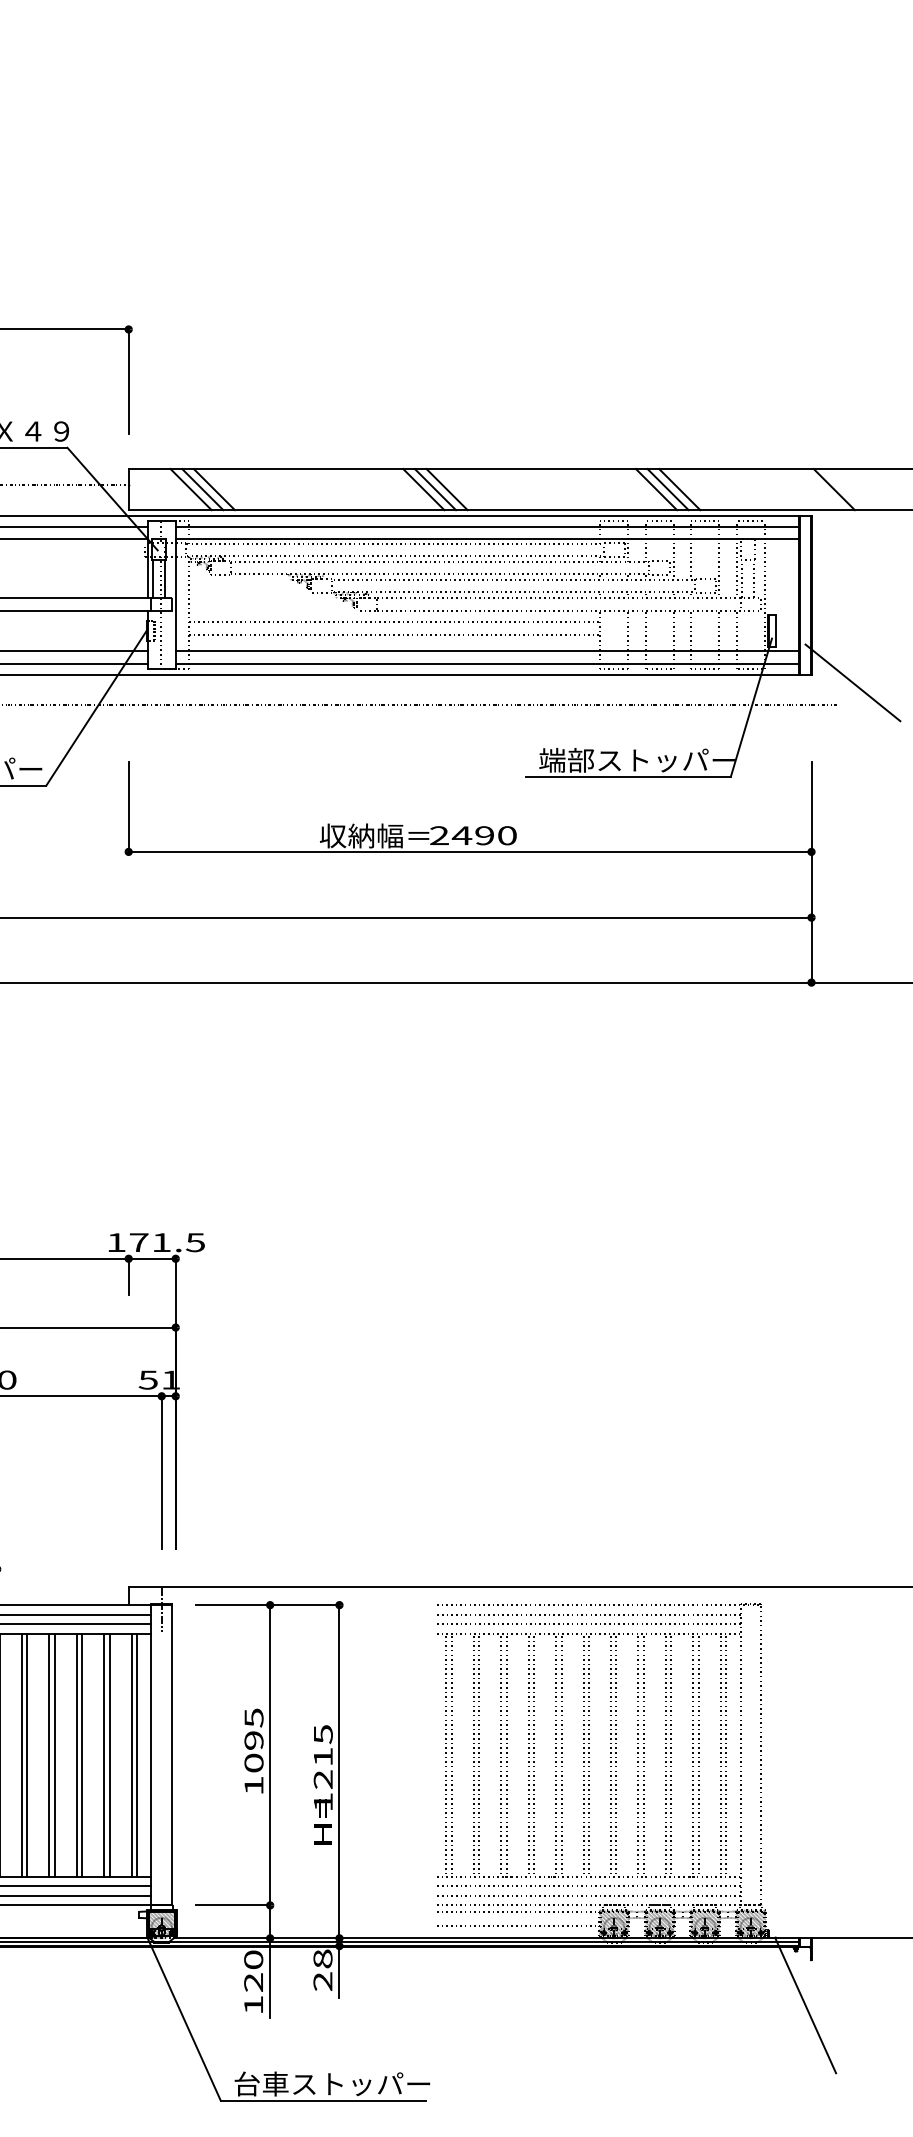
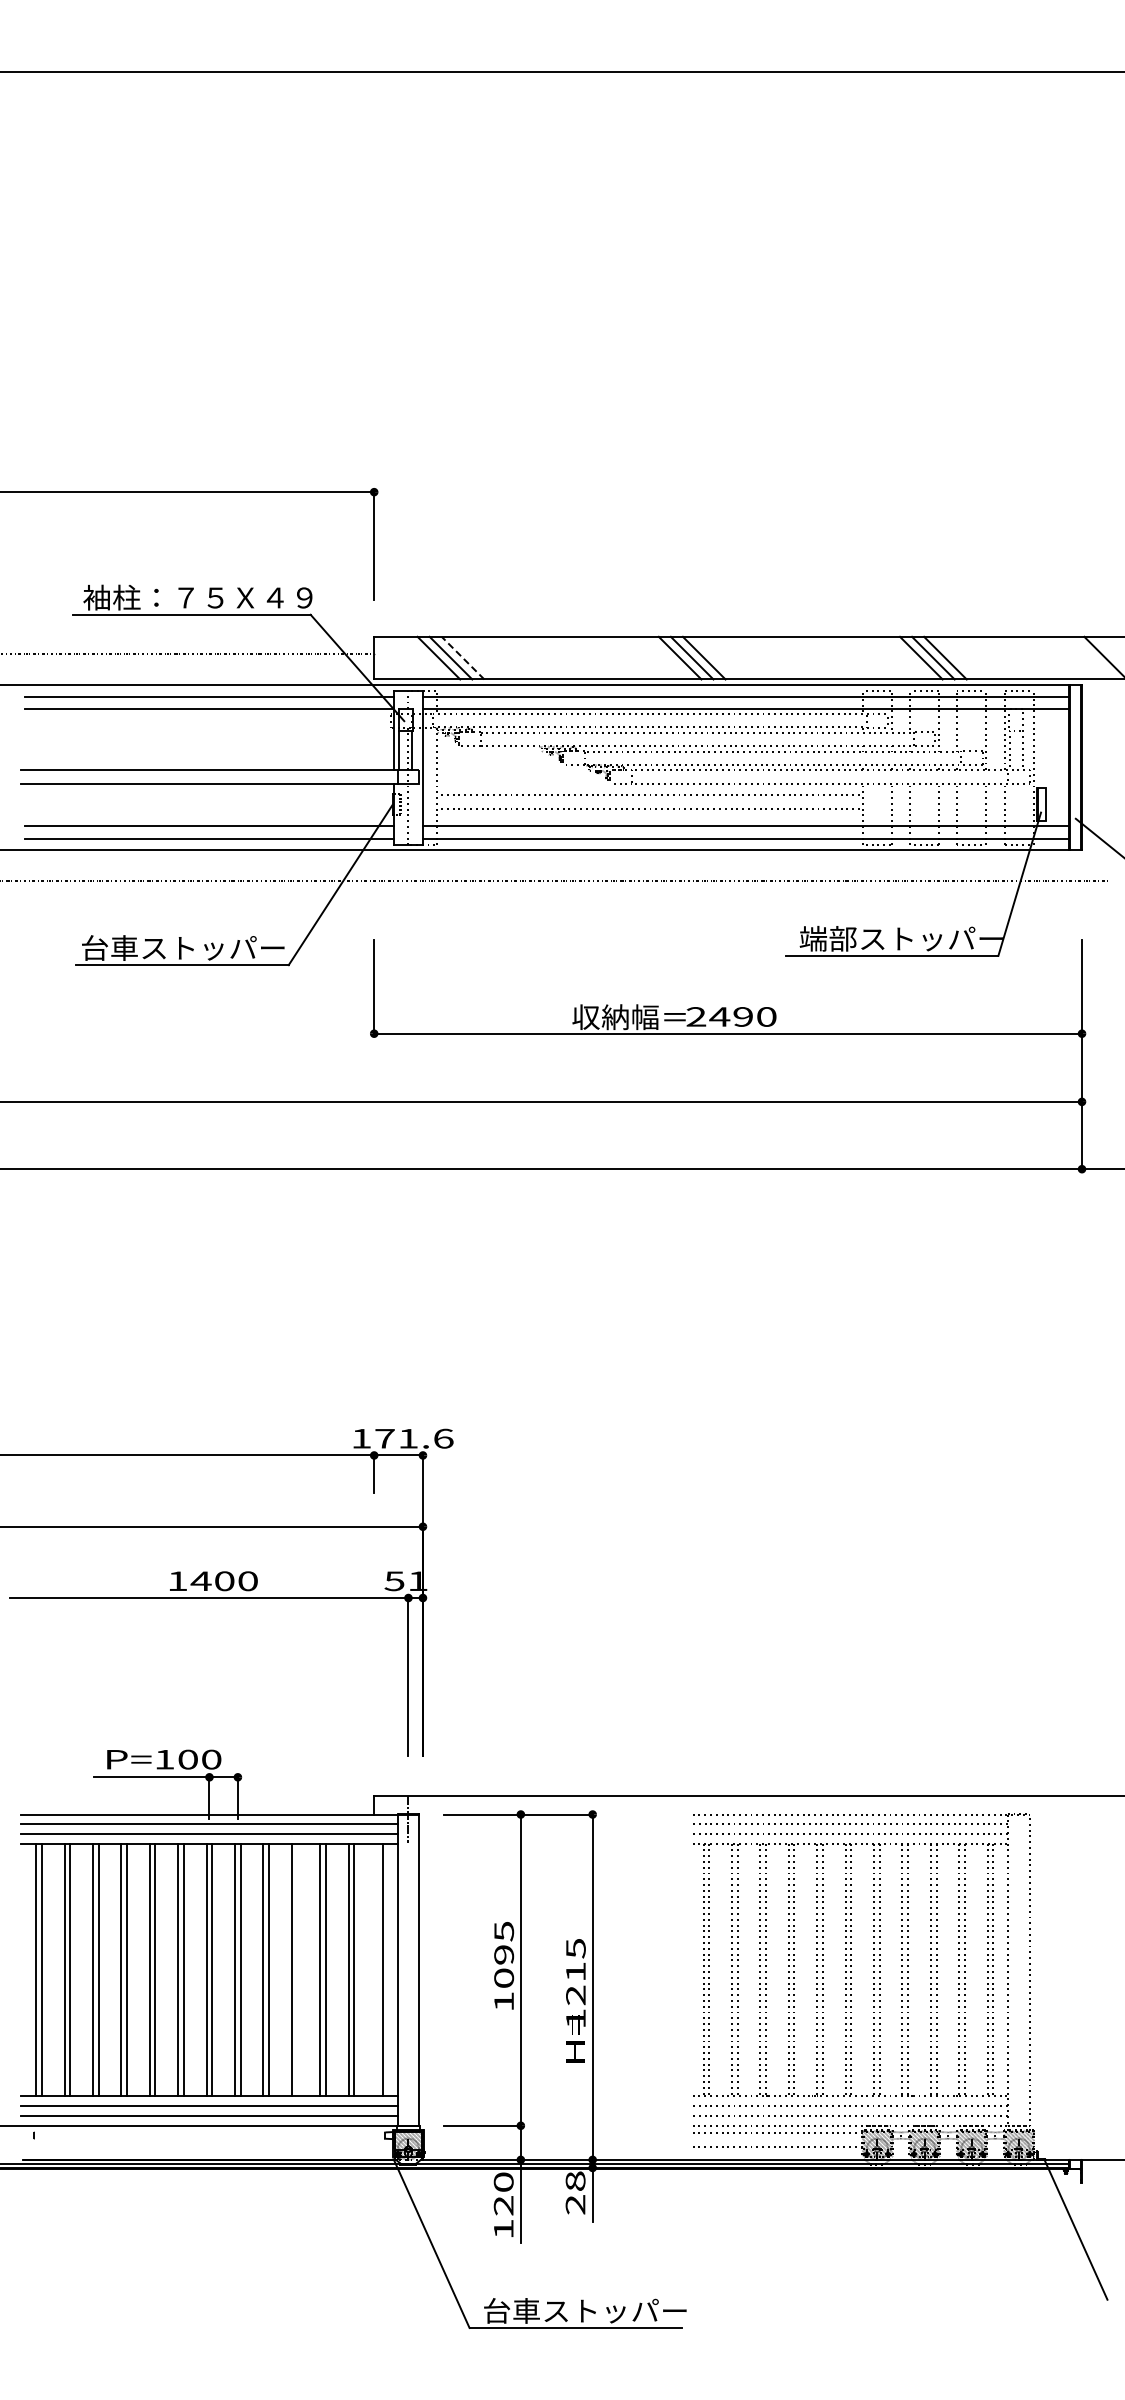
line: (213, 488) -> (462, 657), solid -> dashed
text: (195, 1242) -> (443, 1438), 171.5 -> 171.6
line: (54, 1754) -> (297, 1969), removed
line: (131, 1754) -> (377, 1969), removed

